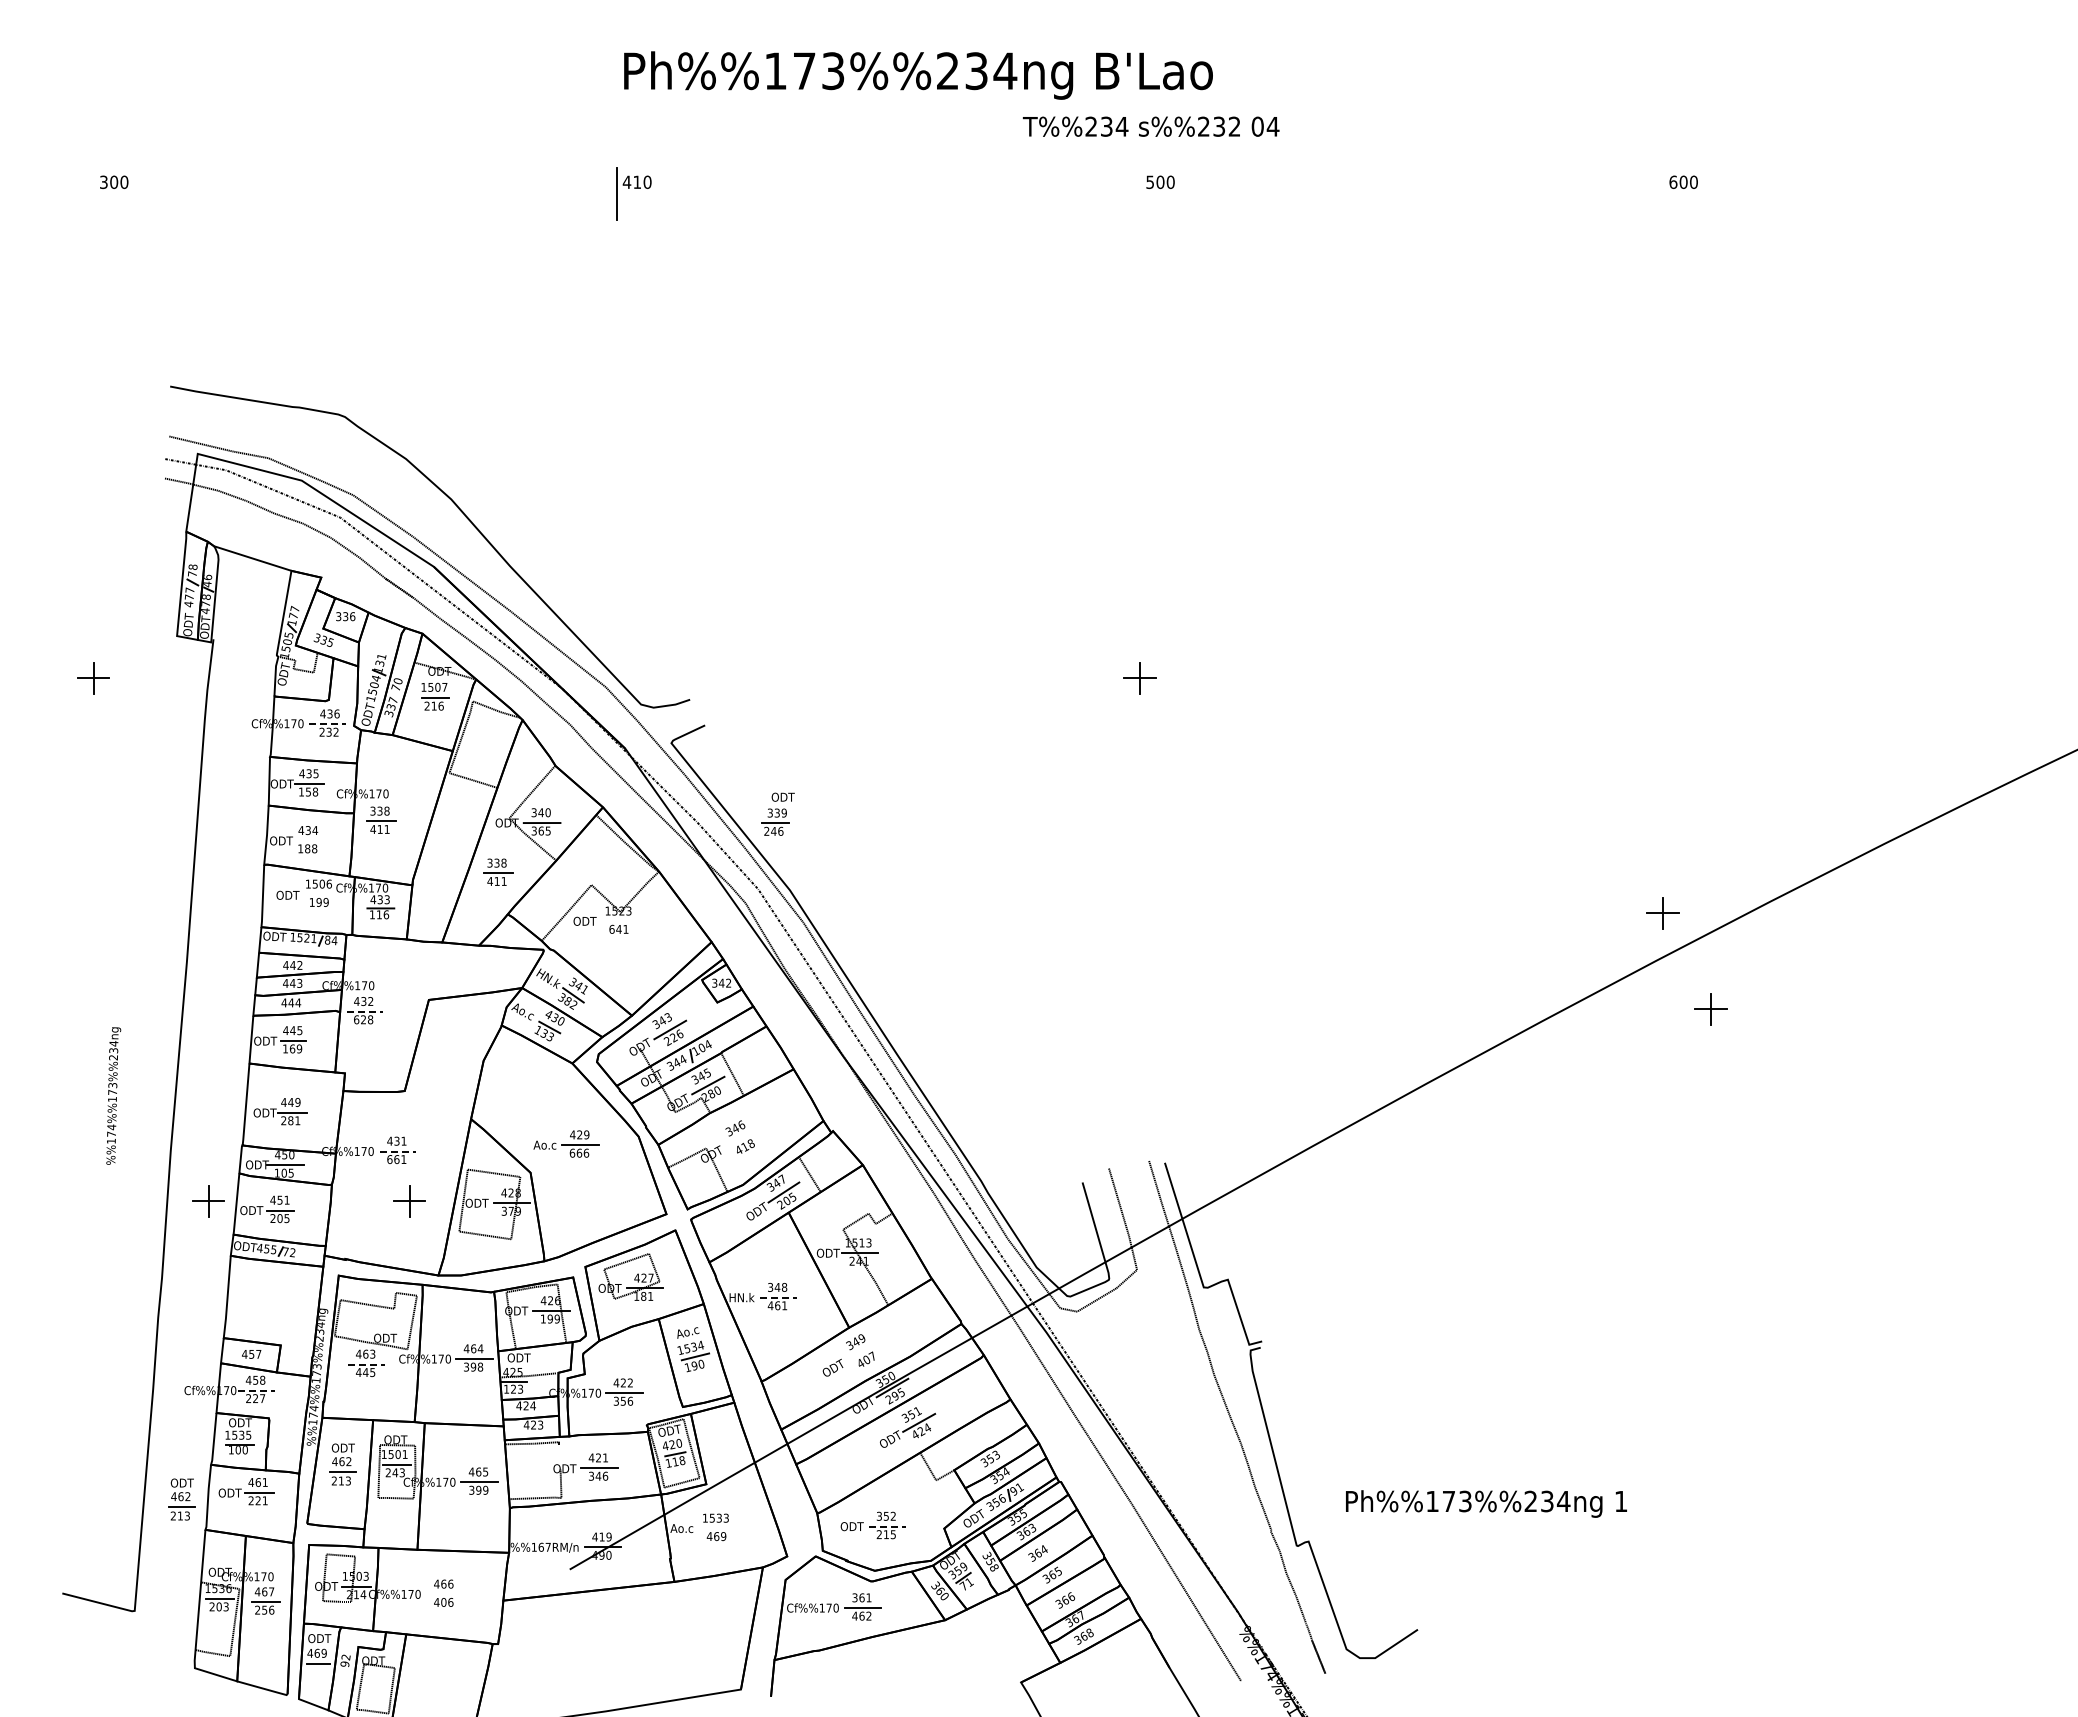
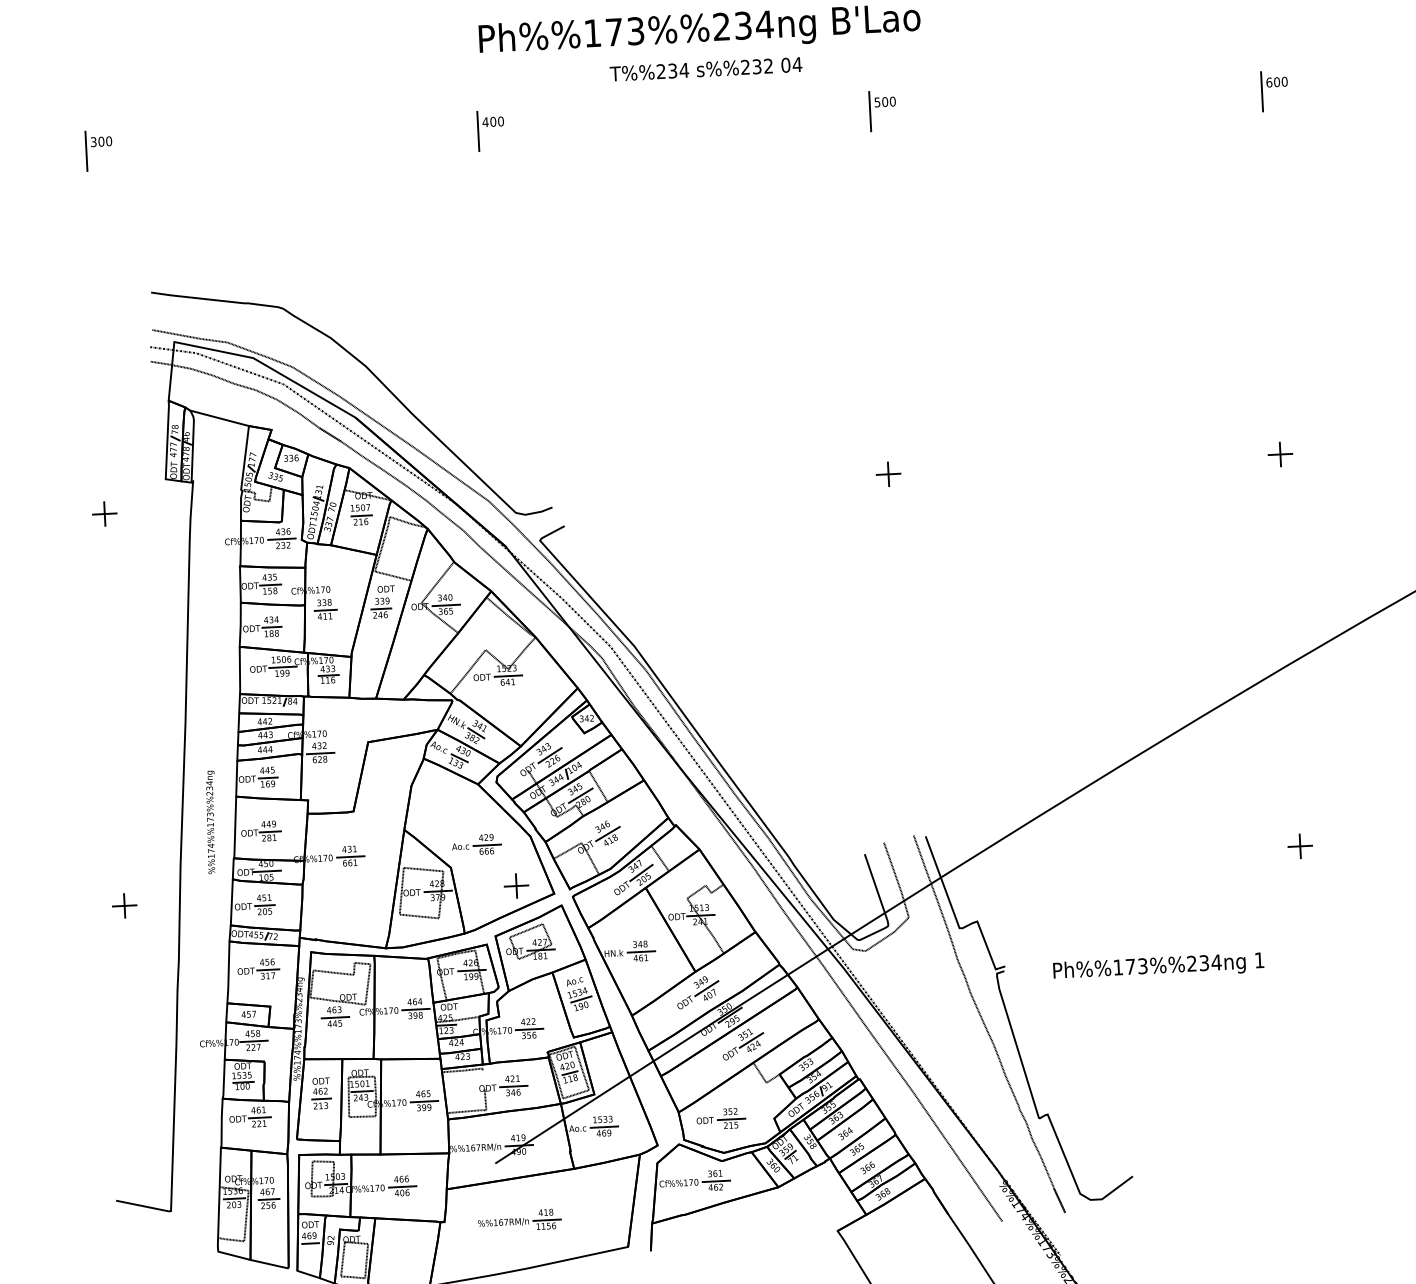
text: (1150, 126) -> (705, 69), moved
text: (637, 181) -> (493, 121), 410 -> 400
line: (93, 193) -> (86, 150), added
line: (1139, 193) -> (869, 111), added
line: (1663, 193) -> (1262, 91), added
line: (328, 723) -> (282, 538), dashed -> solid
part: (777, 813) -> (382, 601), moved
line: (308, 840) -> (271, 627), added
part: (498, 871) -> (415, 643), removed
line: (320, 894) -> (283, 667), added
part: (1662, 913) -> (1280, 454), moved
line: (619, 921) -> (507, 676), added
part: (1710, 1009) -> (1299, 846), moved
line: (365, 1011) -> (321, 753), dashed -> solid
text: (113, 1095) -> (211, 821), moved
line: (741, 1137) -> (607, 833), added
line: (398, 1151) -> (351, 856), dashed -> solid
part: (208, 1201) -> (124, 905), moved
part: (409, 1201) -> (516, 886), moved
part: (267, 1294) -> (258, 968), added
line: (779, 1297) -> (642, 951), dashed -> solid
line: (863, 1350) -> (707, 988), added
line: (367, 1364) -> (336, 1017), dashed -> solid
line: (257, 1390) -> (254, 1041), dashed -> solid
part: (181, 1499) -> (201, 1125), removed
text: (1486, 1503) -> (1158, 966), moved
line: (887, 1526) -> (731, 1119), dashed -> solid
line: (717, 1528) -> (604, 1127), added
line: (444, 1594) -> (402, 1186), added
part: (597, 1646) -> (519, 1220), added

